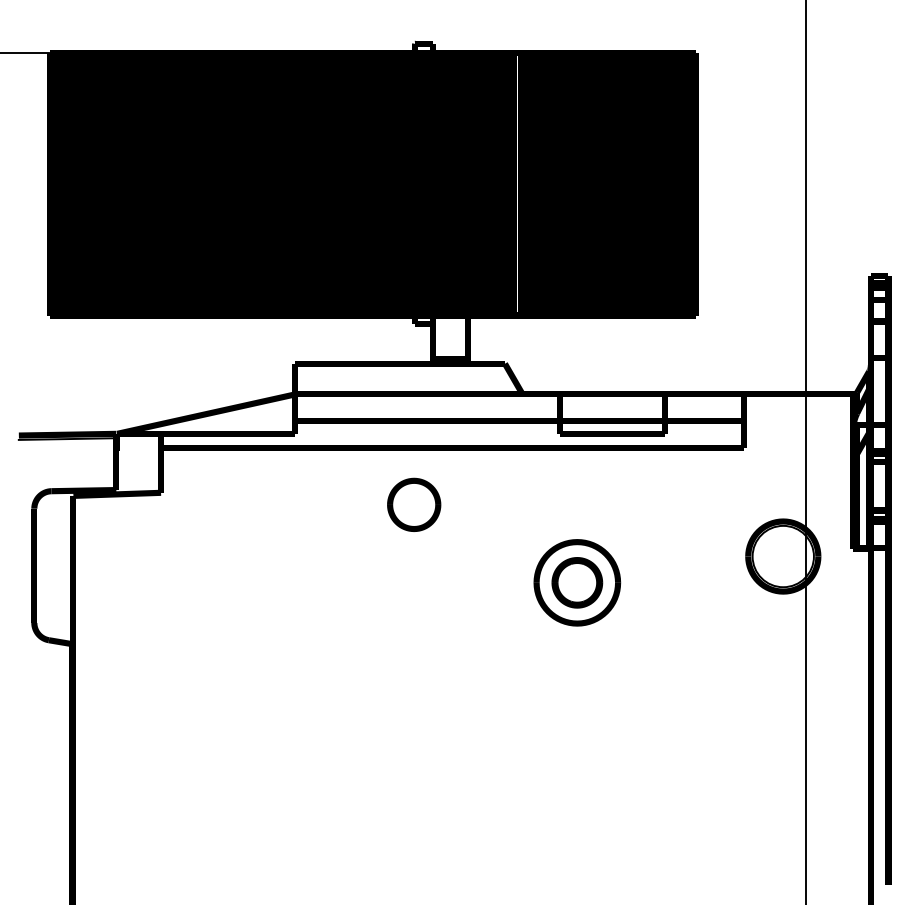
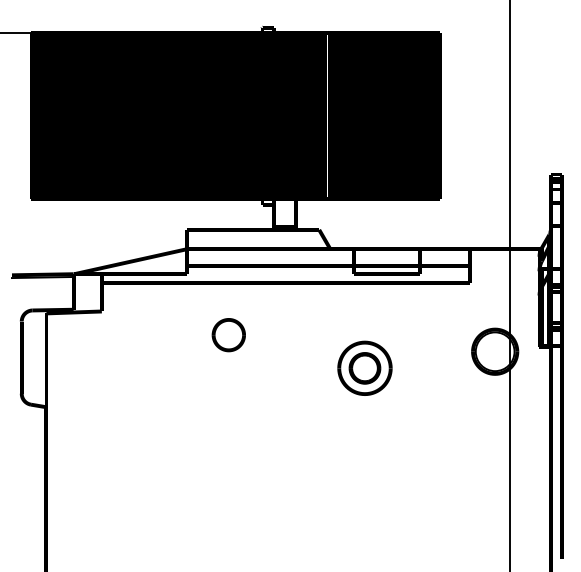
part: (413, 505) -> (228, 335), moved

